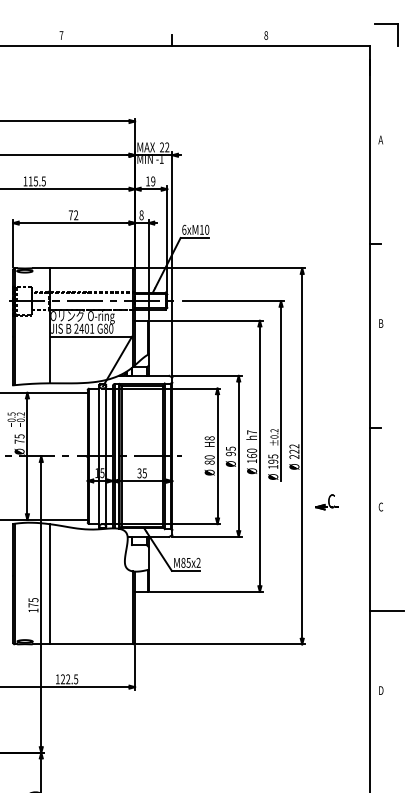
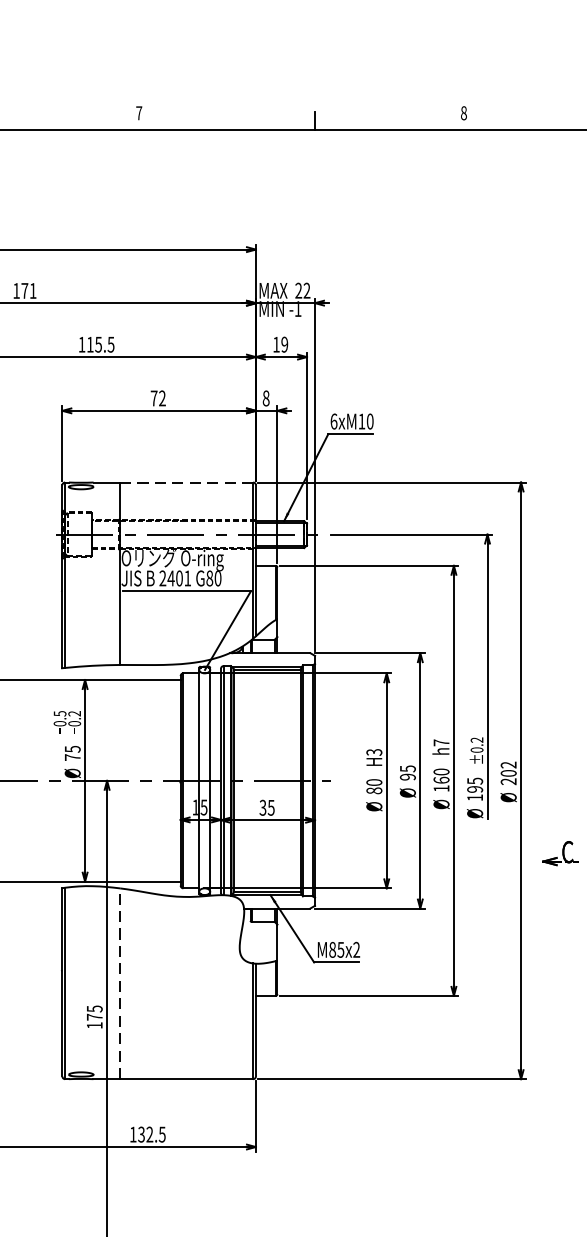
line: (91, 268) -> (186, 482), solid -> dashed
text: (209, 438) -> (373, 752), H8 -> H3
text: (294, 451) -> (508, 773), 222 -> 202
line: (49, 583) -> (120, 982), solid -> dashed
text: (63, 679) -> (142, 1134), 122.5 -> 132.5

